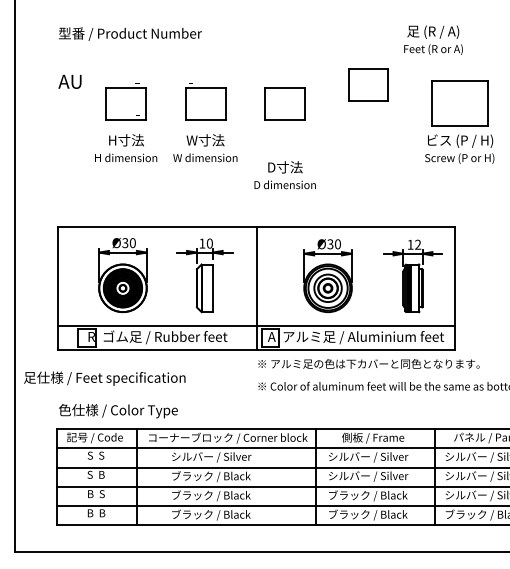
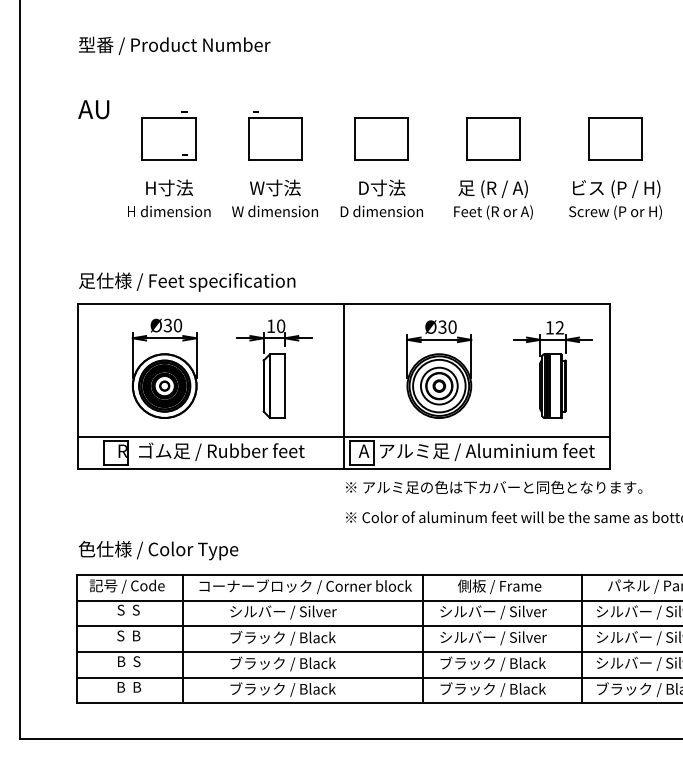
text: (433, 39) -> (493, 198), moved
part: (368, 84) -> (493, 138), moved
part: (459, 103) -> (615, 138), size x0.71
text: (284, 175) -> (381, 198), moved
text: (104, 378) -> (186, 281), moved

